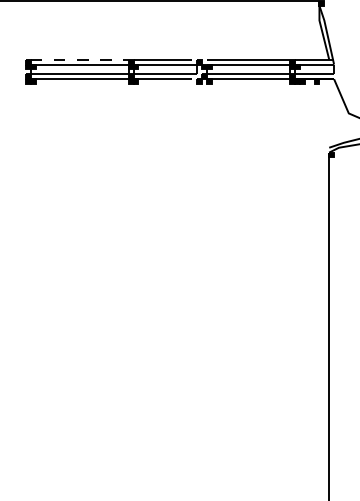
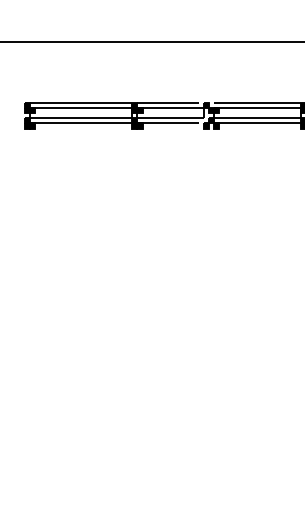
line: (79, 59) -> (81, 102), dashed -> solid

